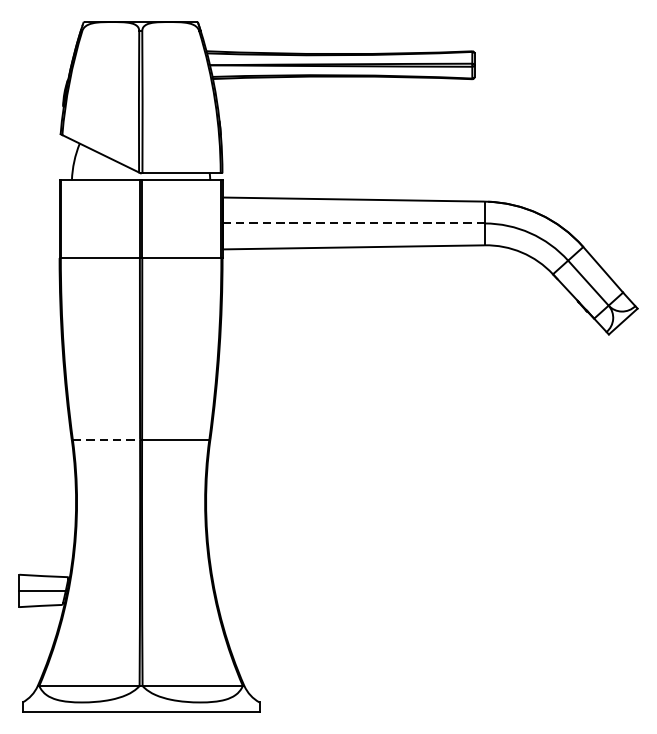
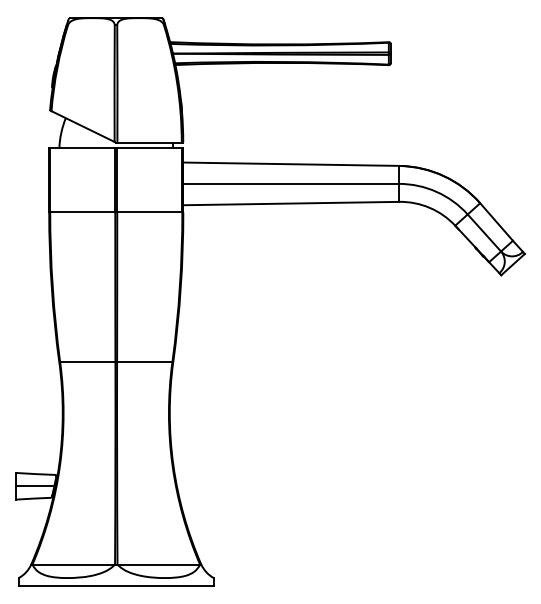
line: (354, 222) -> (291, 183), dashed -> solid
line: (106, 439) -> (87, 361), dashed -> solid

